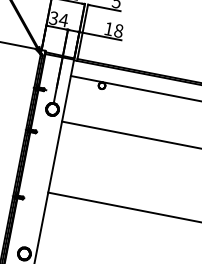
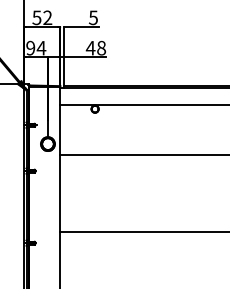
text: (53, 18) -> (30, 48), 34 -> 94
text: (108, 29) -> (90, 48), 18 -> 48

